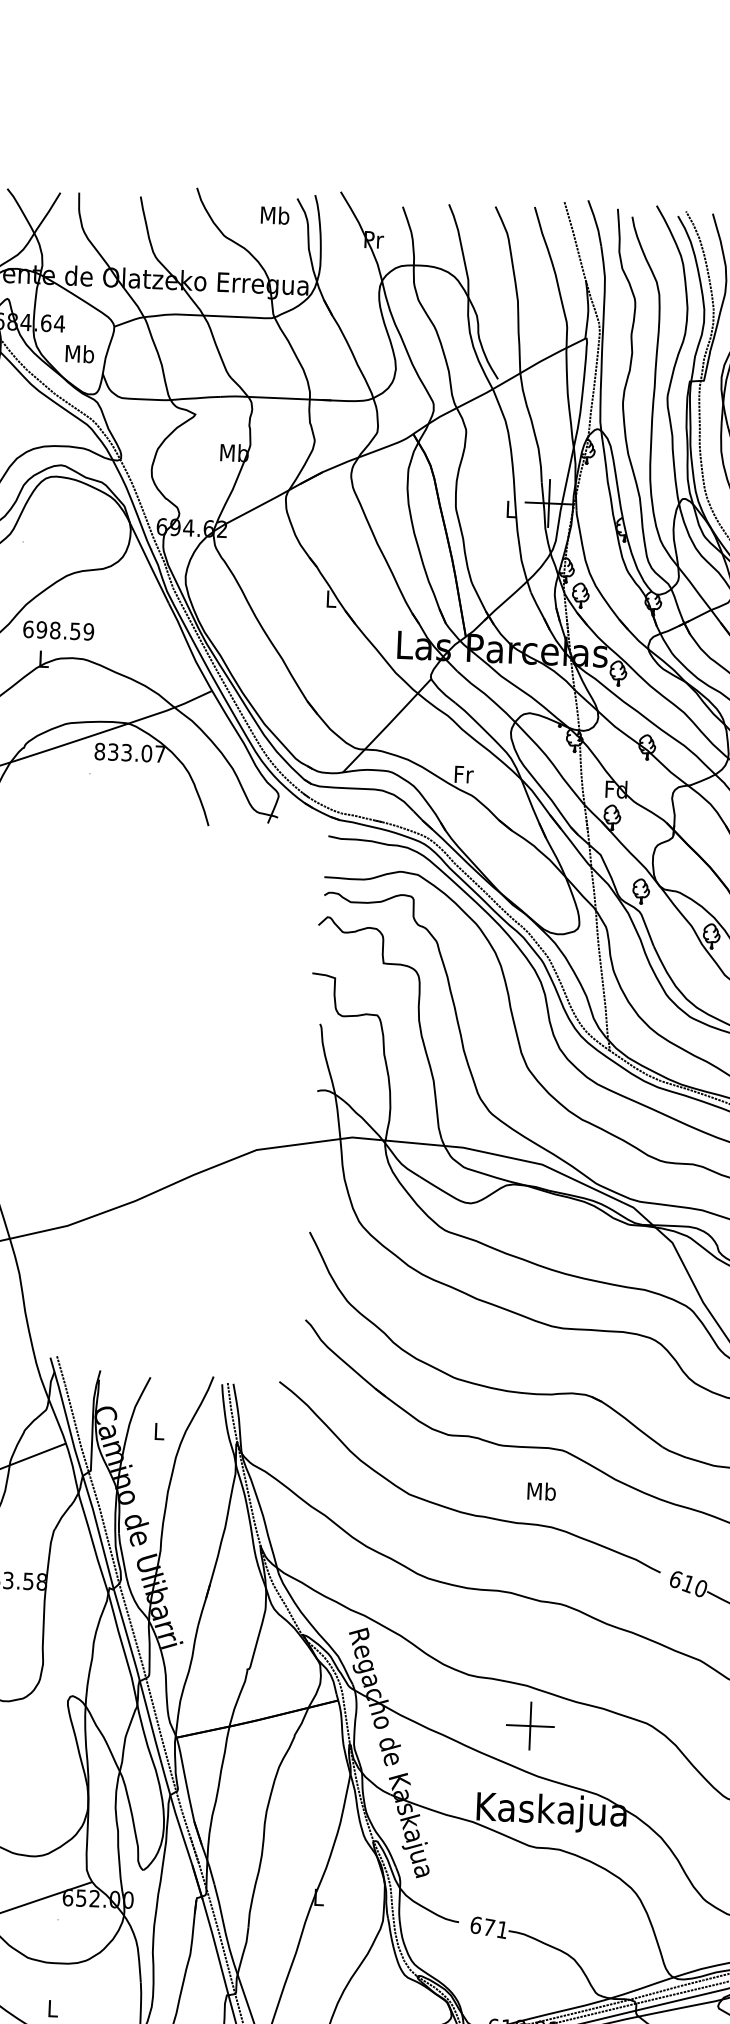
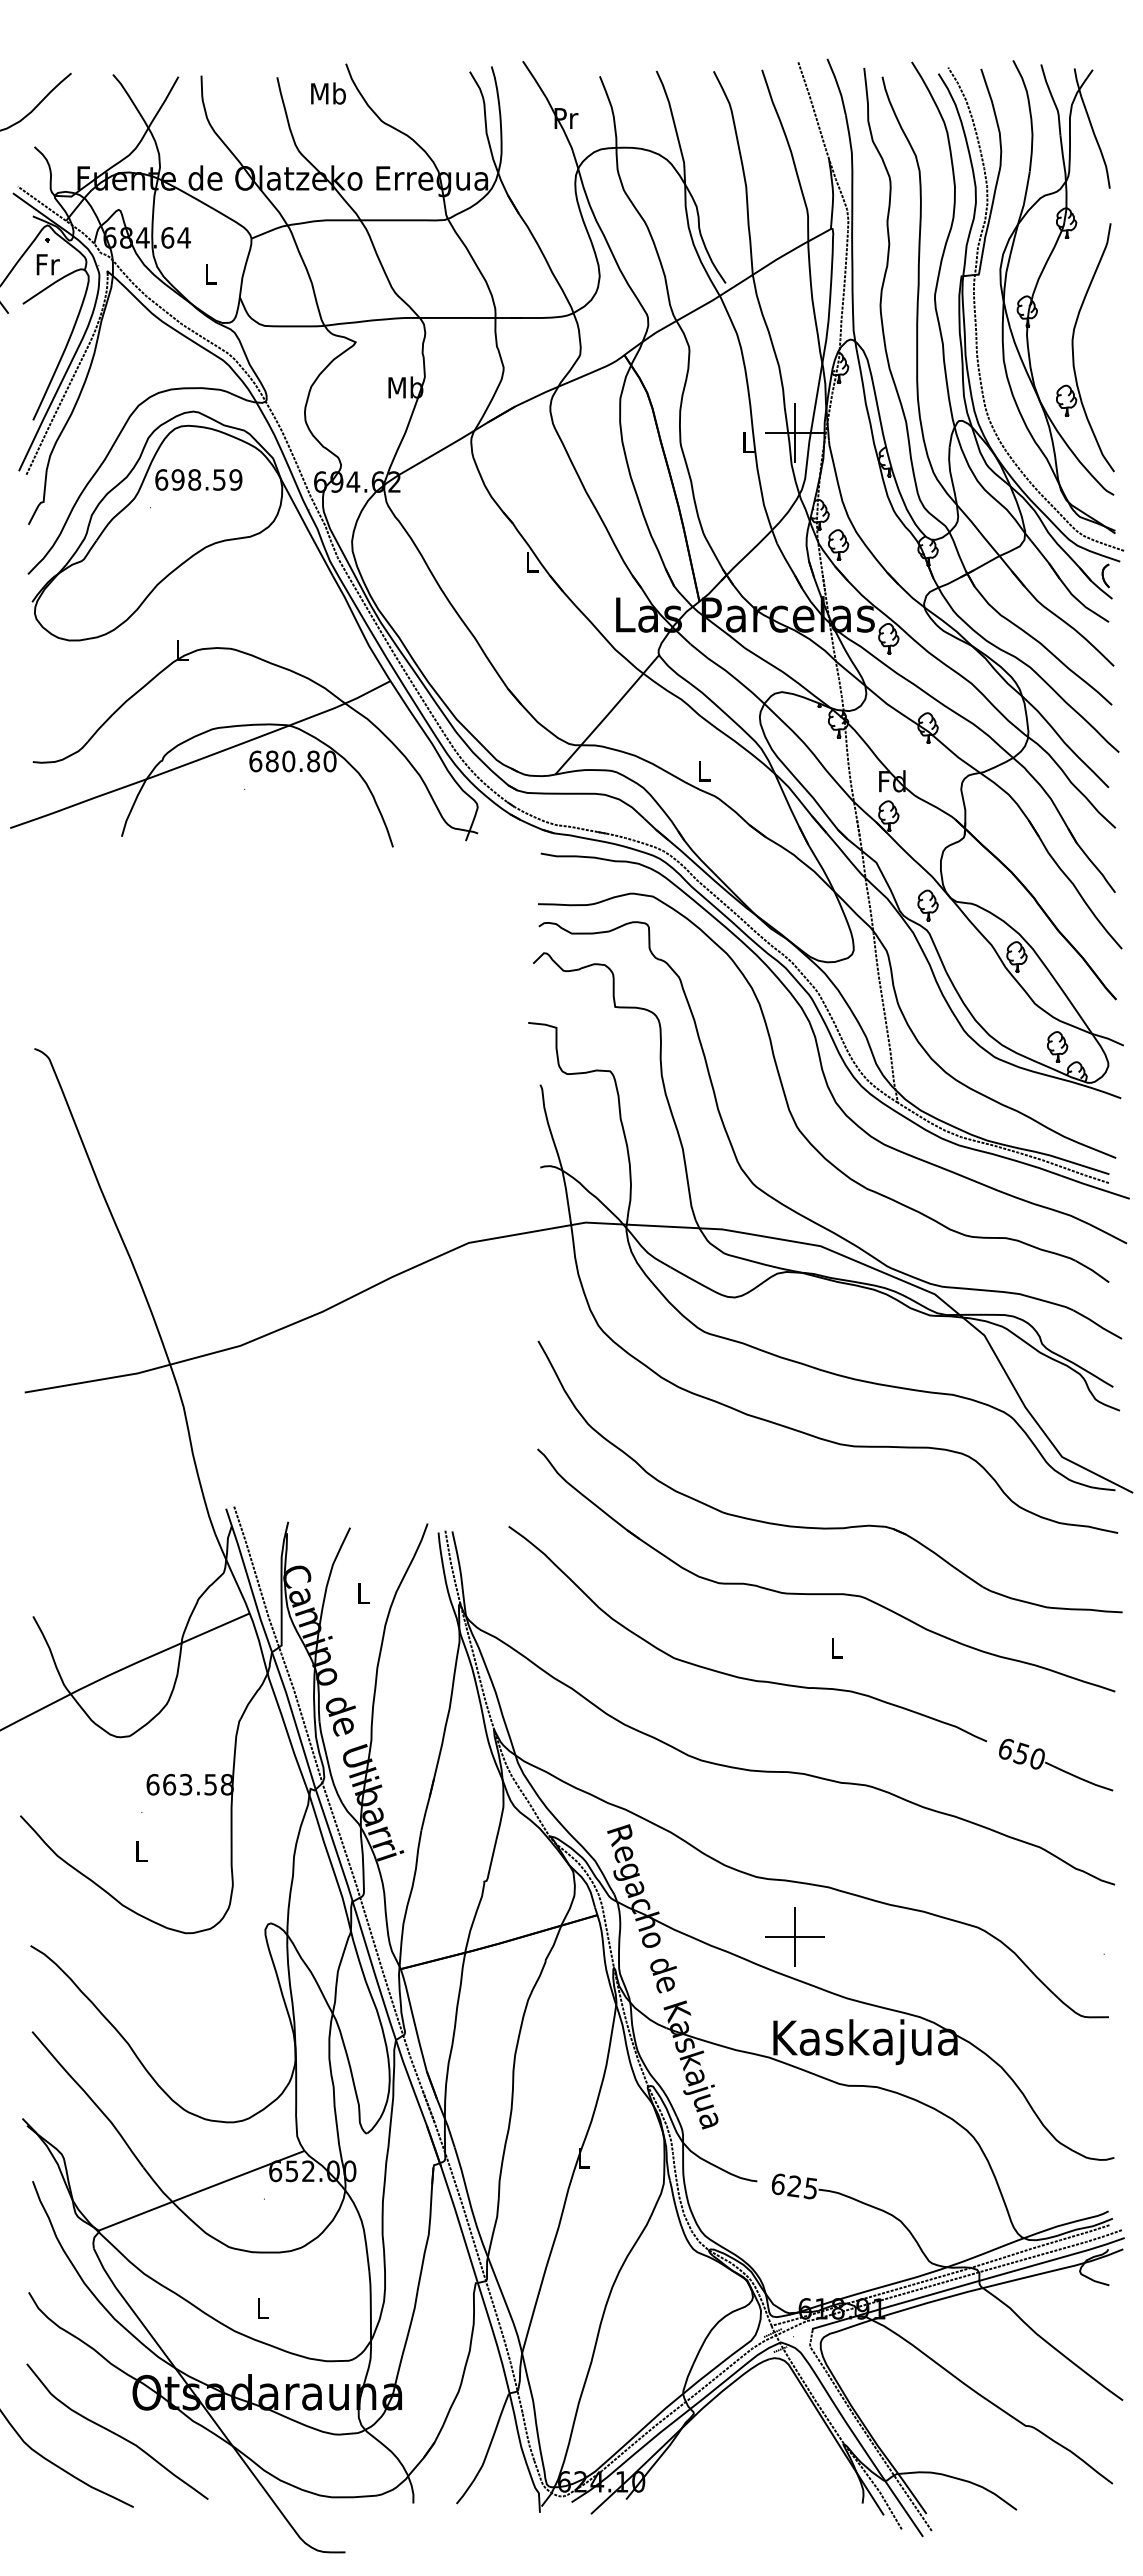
text: (275, 215) -> (328, 93), moved
text: (79, 353) -> (210, 273), Mb -> L
text: (58, 630) -> (198, 479), moved
text: (129, 752) -> (292, 761), 833.07 -> 680.80
text: (464, 774) -> (704, 770), Fr -> L
text: (541, 1491) -> (836, 1647), Mb -> L
text: (688, 1583) -> (1021, 1753), 610 -> 650
part: (530, 1725) -> (794, 1936), moved
text: (494, 1928) -> (801, 2187), 671 -> 625

